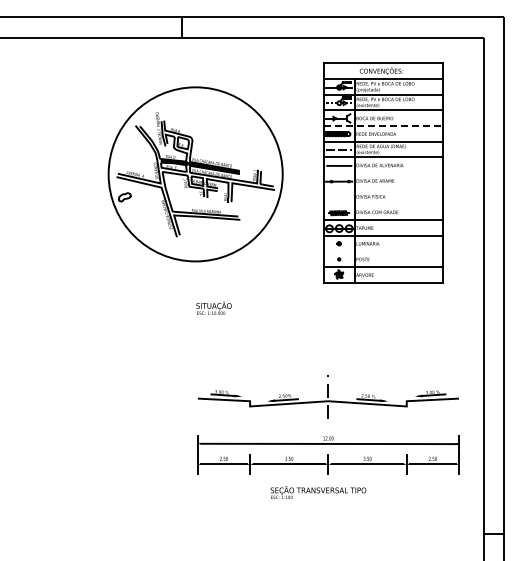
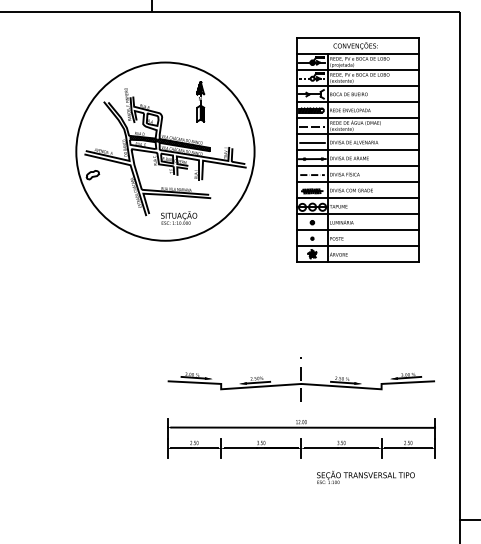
part: (229, 125) -> (200, 101), added
line: (383, 125) -> (357, 101), dashed -> solid
line: (382, 172) -> (356, 149), added
line: (382, 188) -> (356, 166), added
line: (339, 197) -> (312, 175), added
line: (382, 204) -> (356, 182), added
line: (382, 251) -> (356, 230), added
text: (213, 307) -> (178, 217), moved
text: (318, 492) -> (365, 477), moved

